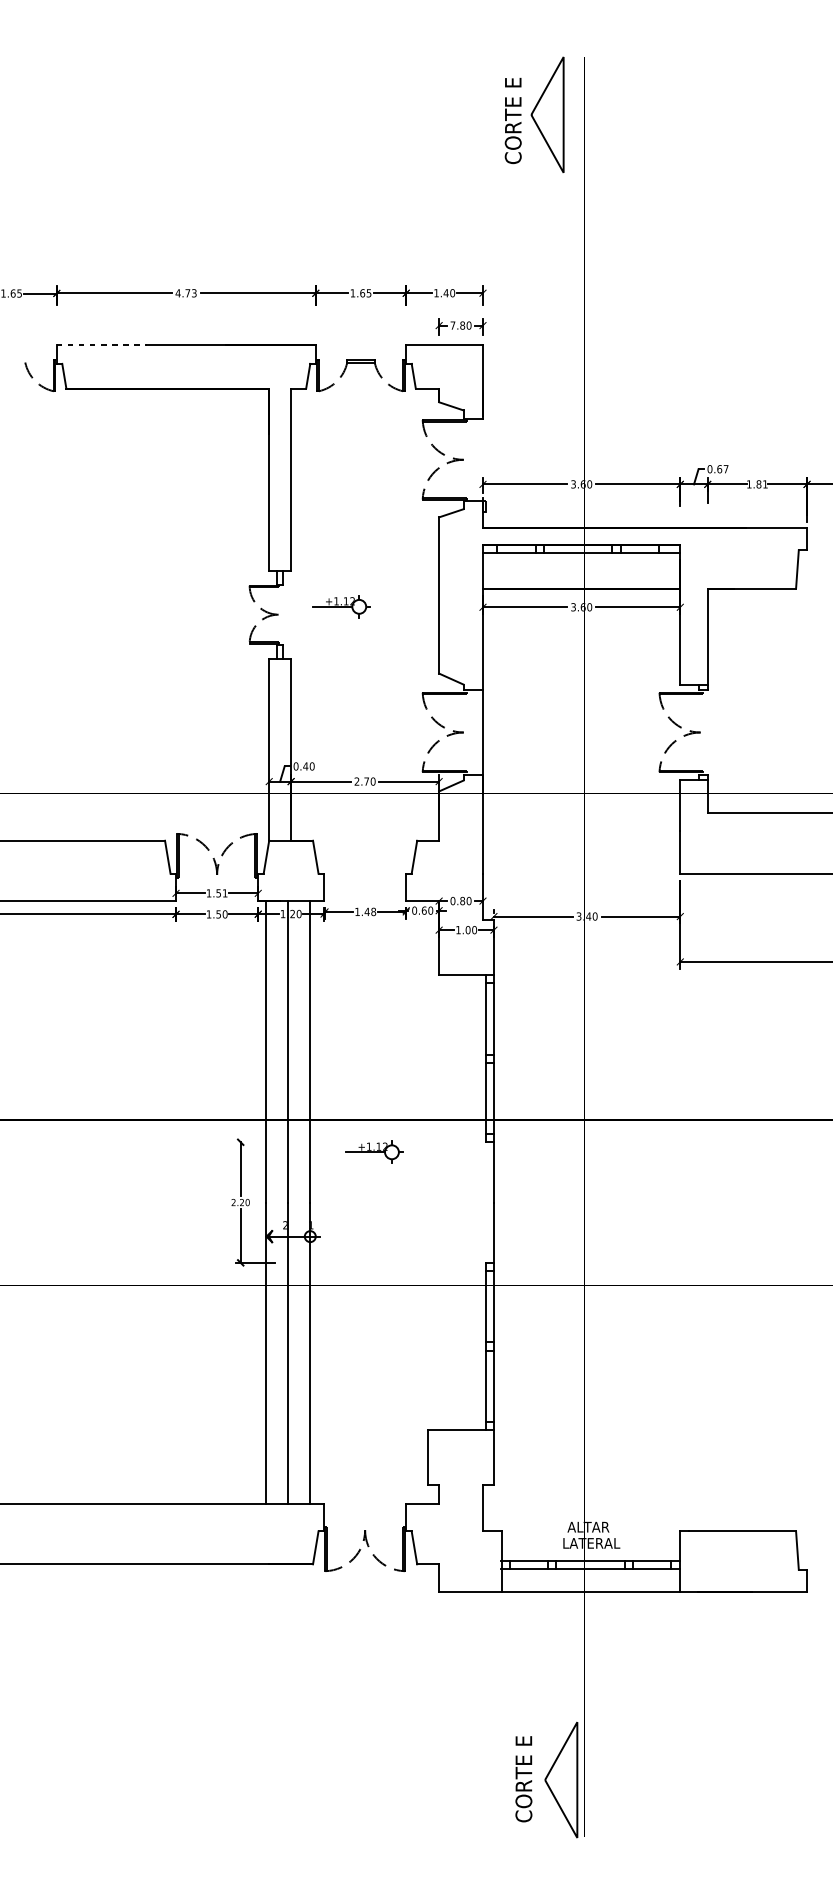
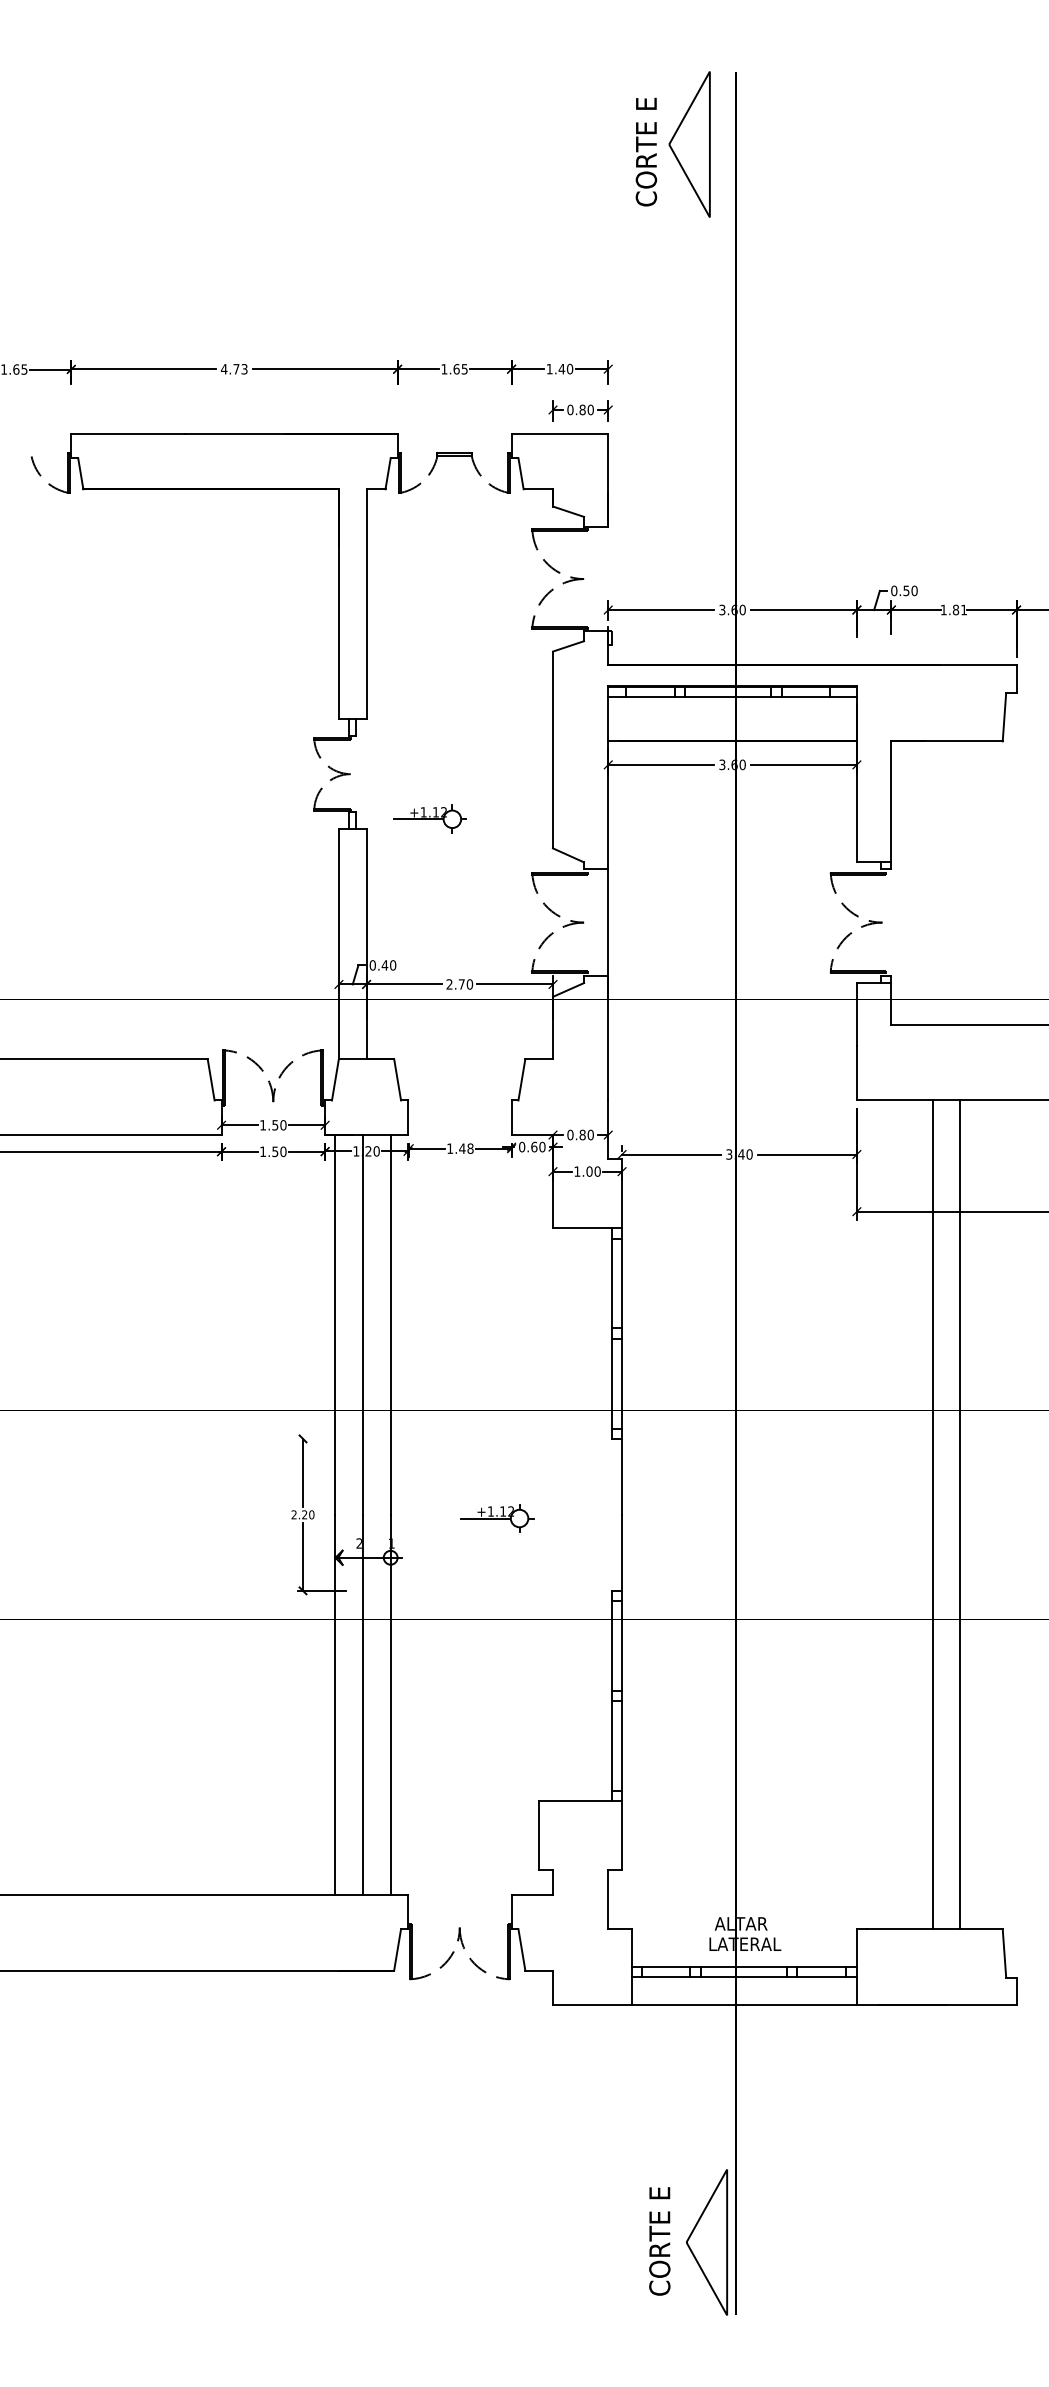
text: (453, 325) -> (570, 409), 7.80 -> 0.80
line: (102, 345) -> (128, 434), dashed -> solid
text: (722, 468) -> (910, 590), 0.67 -> 0.50
part: (341, 606) -> (429, 818), moved
text: (225, 893) -> (283, 1125), 1.51 -> 1.50
part: (374, 1152) -> (497, 1518), moved
line: (740, 1202) -> (932, 1514), added
line: (762, 1202) -> (960, 1514), added

